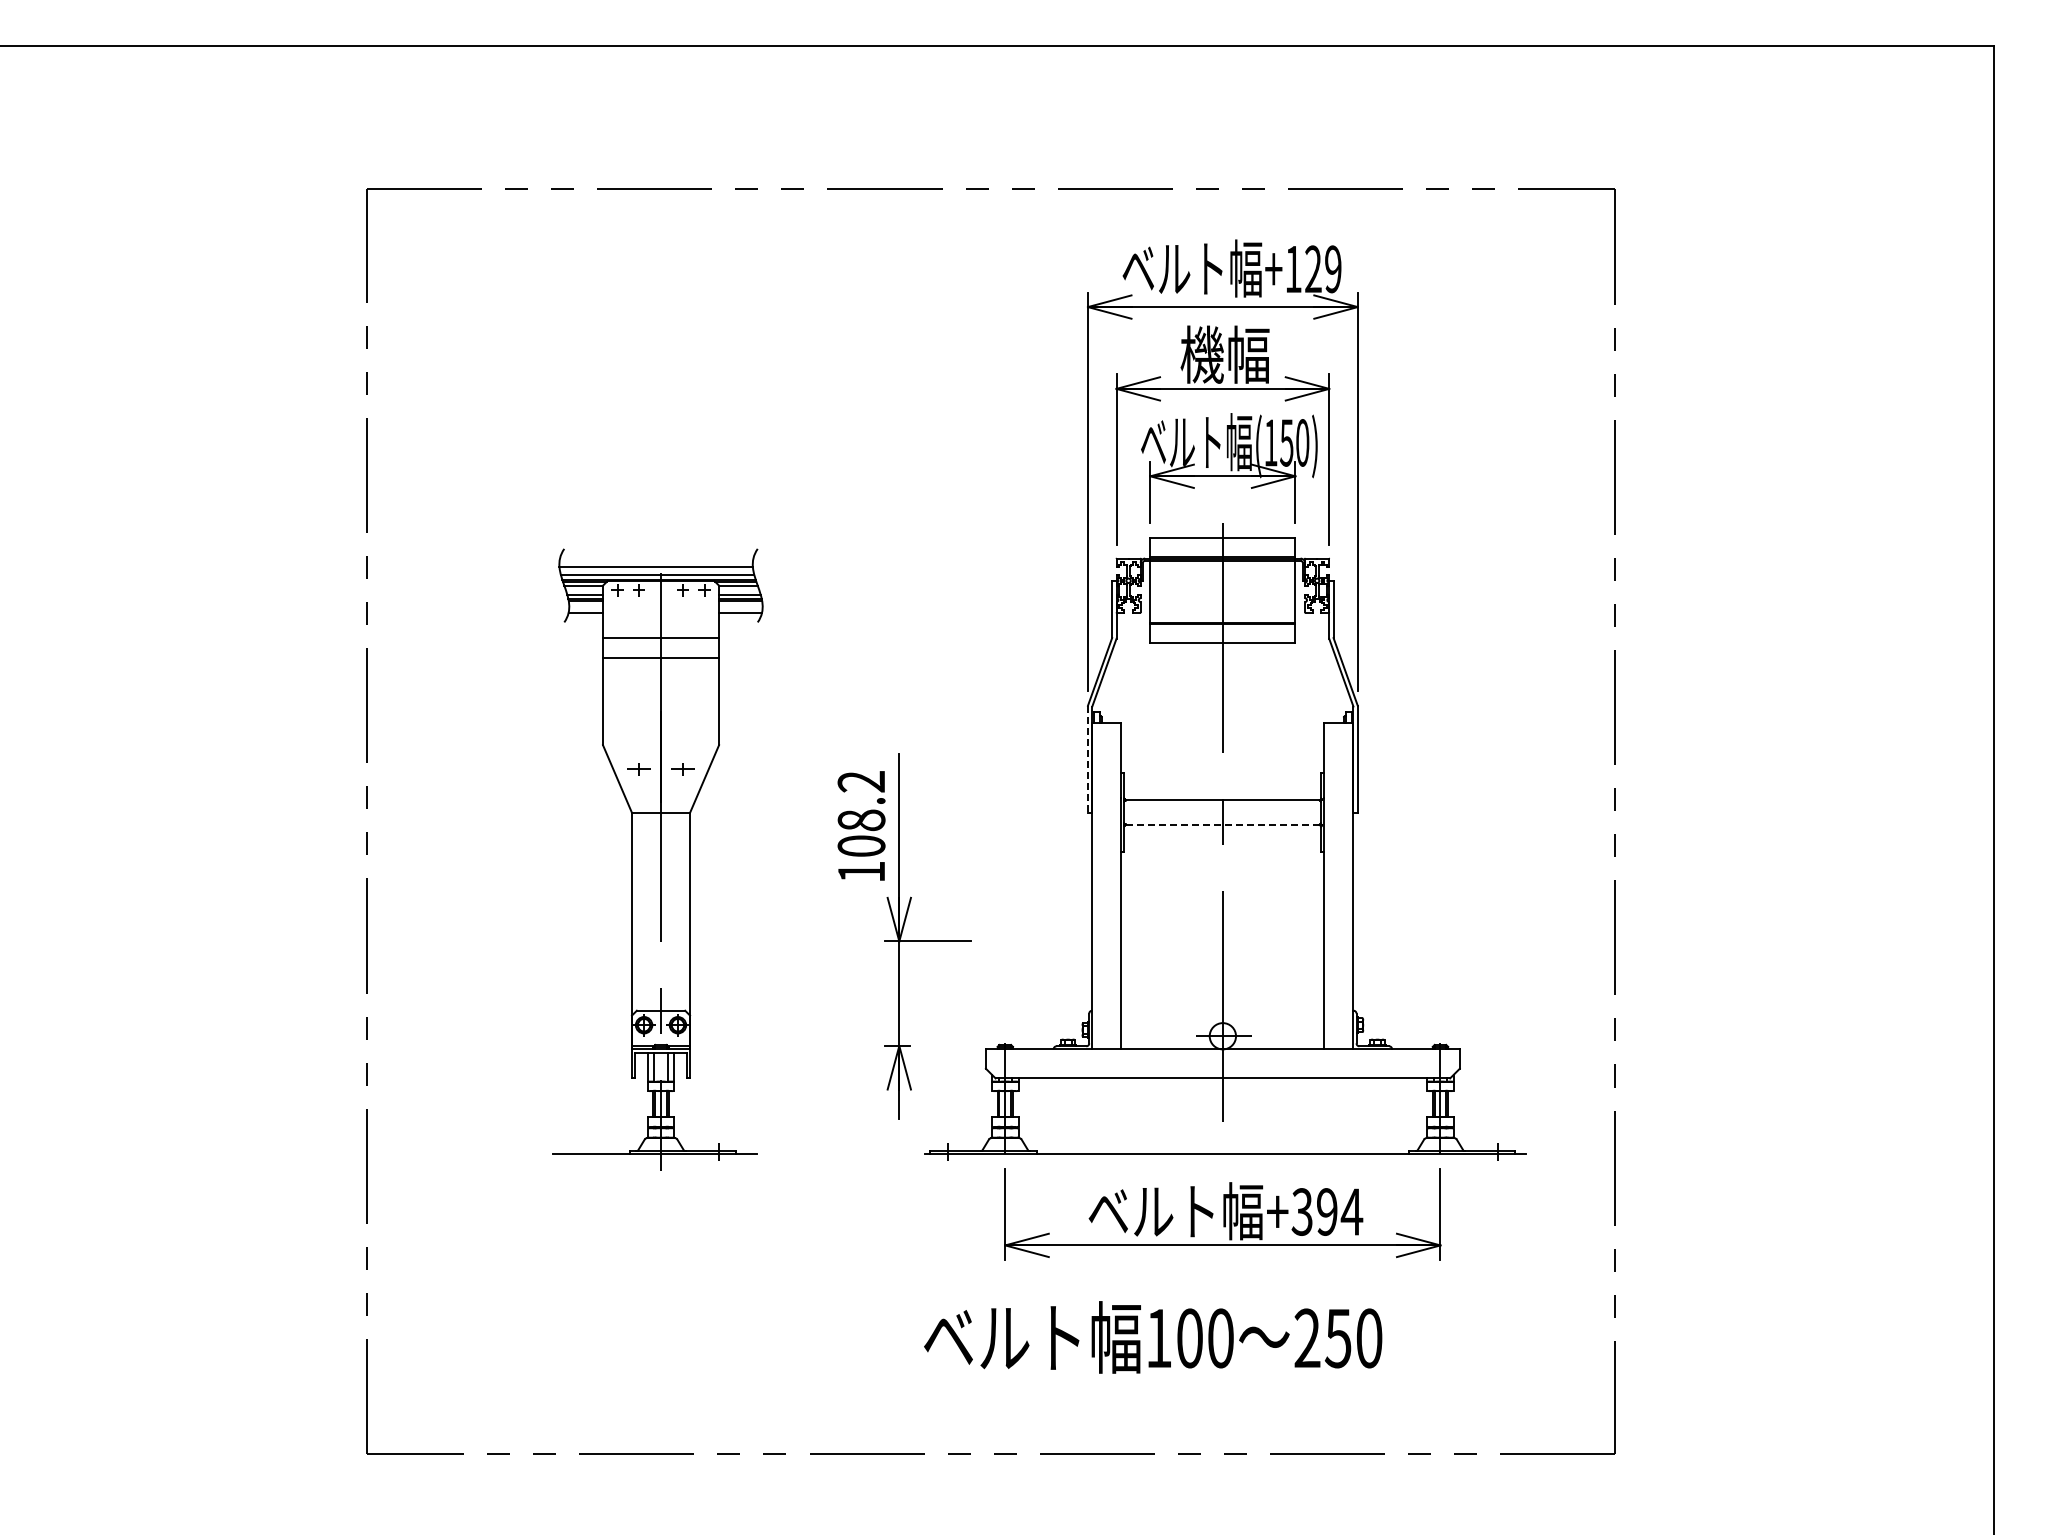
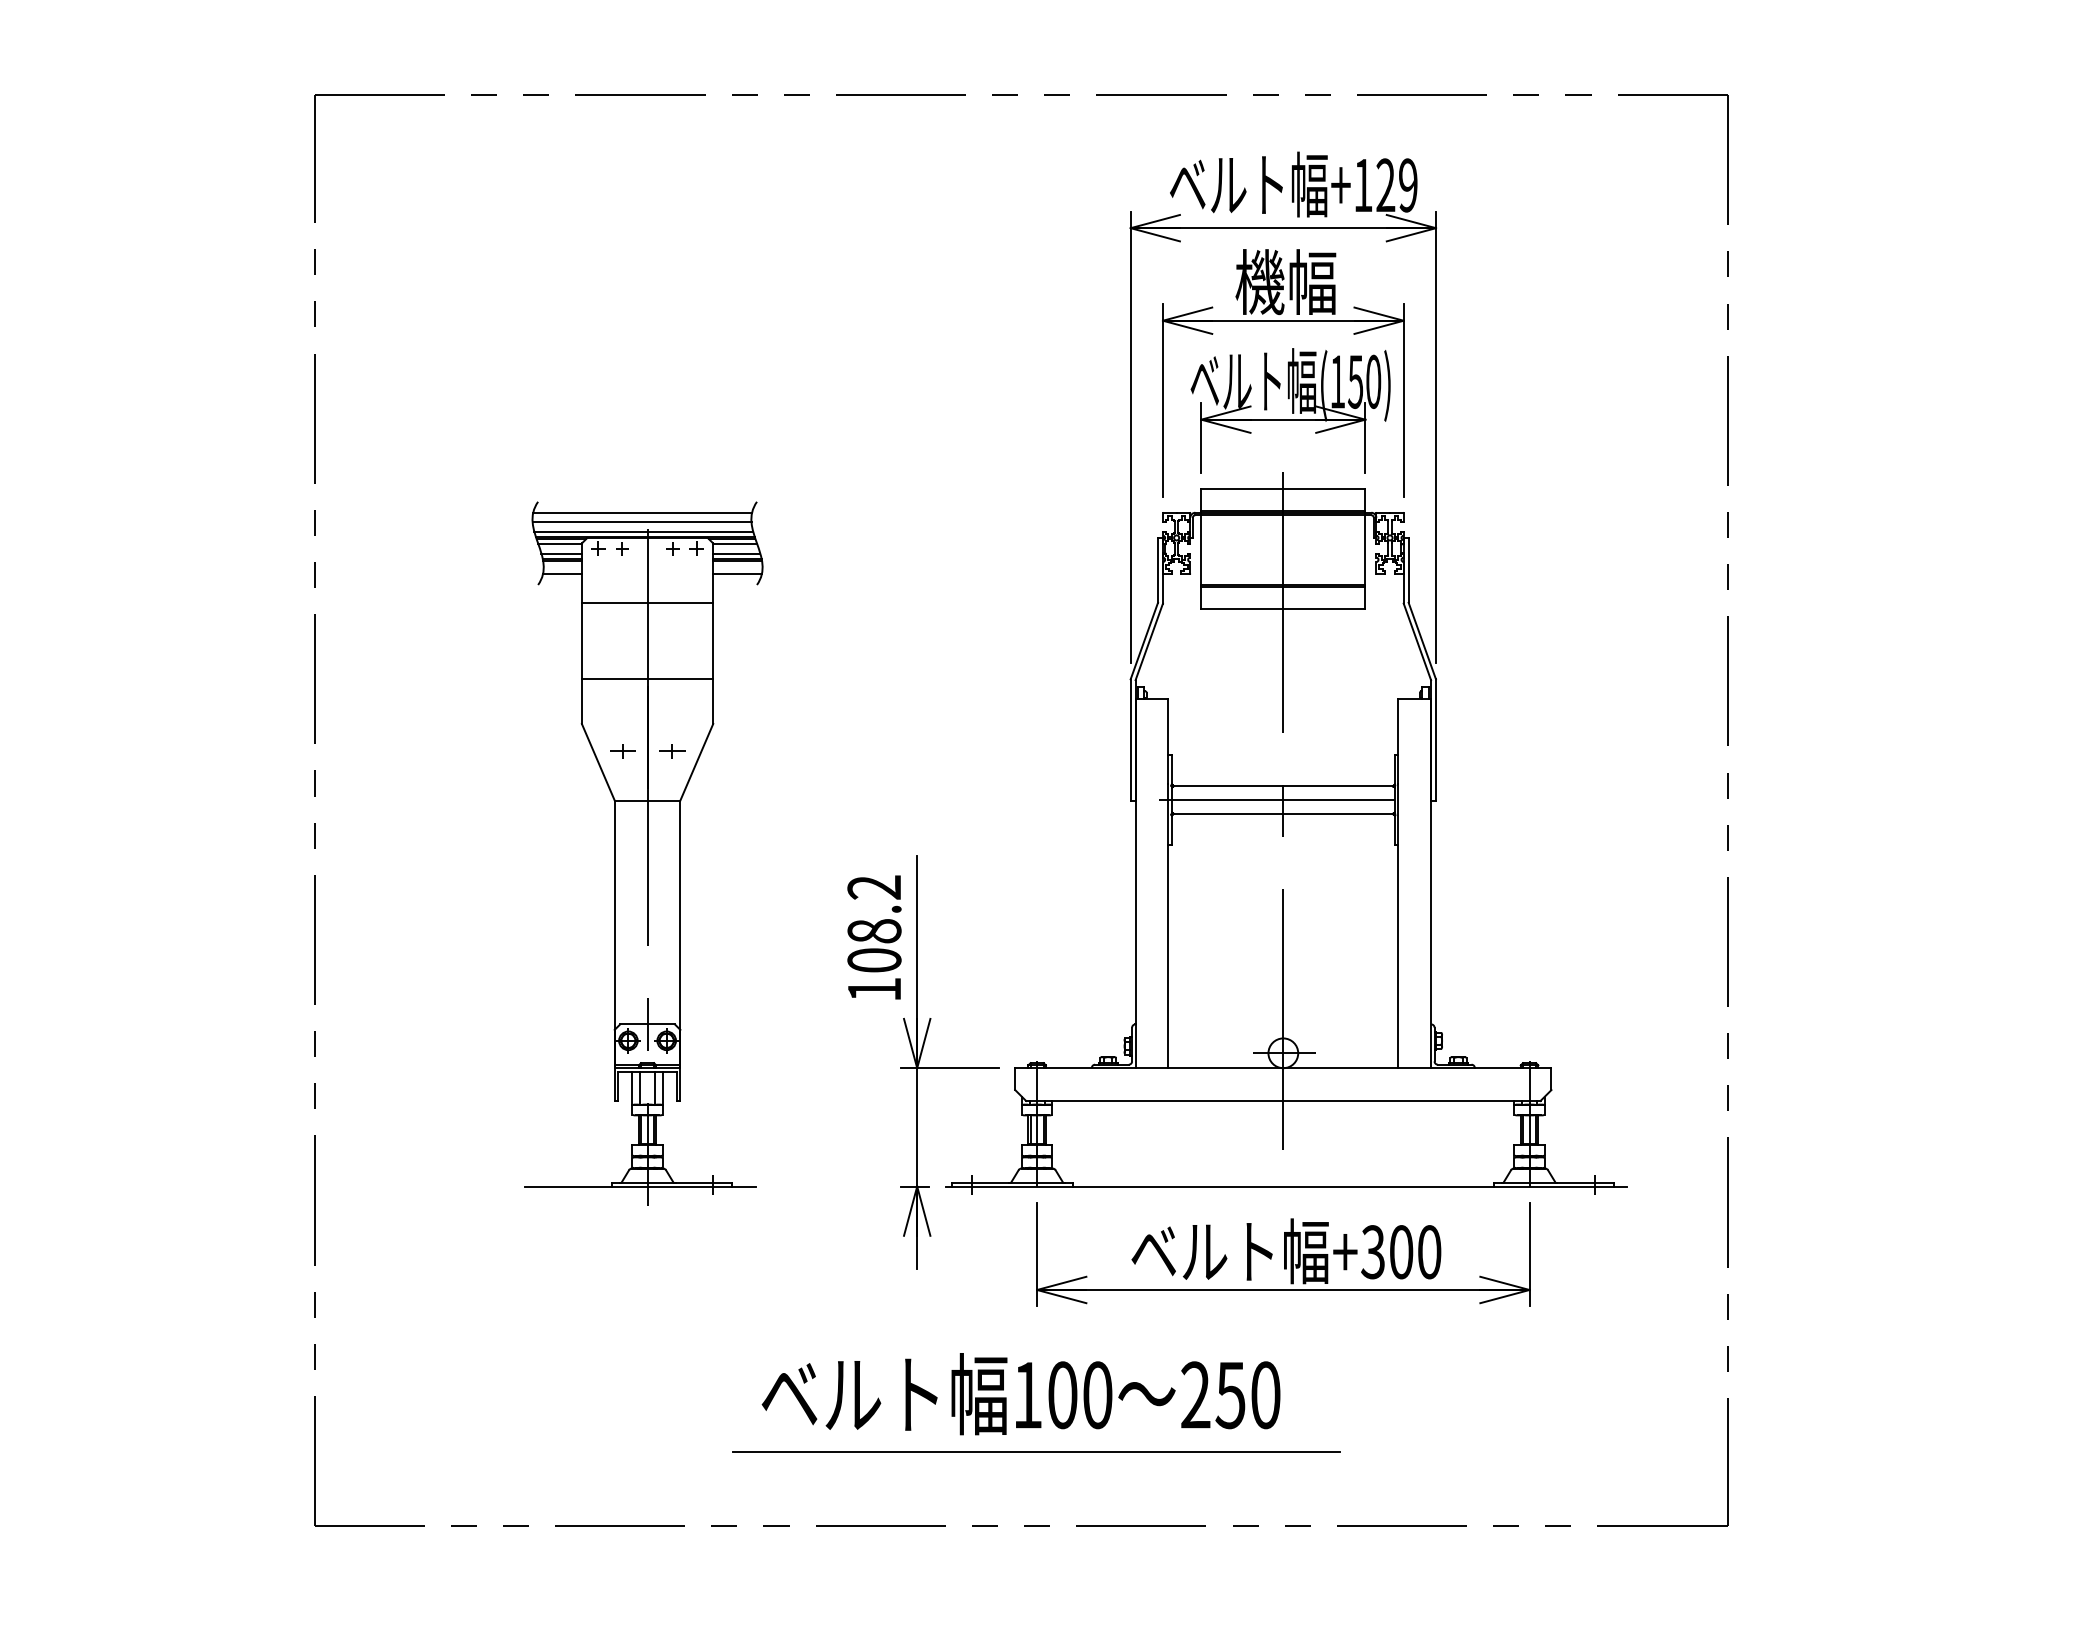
line: (656, 558) -> (642, 512), added
line: (661, 657) -> (648, 679), moved
line: (1087, 759) -> (1130, 740), dashed -> solid
line: (1216, 812) -> (1276, 800), added
line: (1223, 824) -> (1284, 813), dashed -> solid
part: (904, 936) -> (923, 1062), moved
text: (1340, 1211) -> (1416, 1251), +394 -> +300
text: (1153, 1337) -> (1021, 1394), moved
line: (1004, 1388) -> (1036, 1451), added

